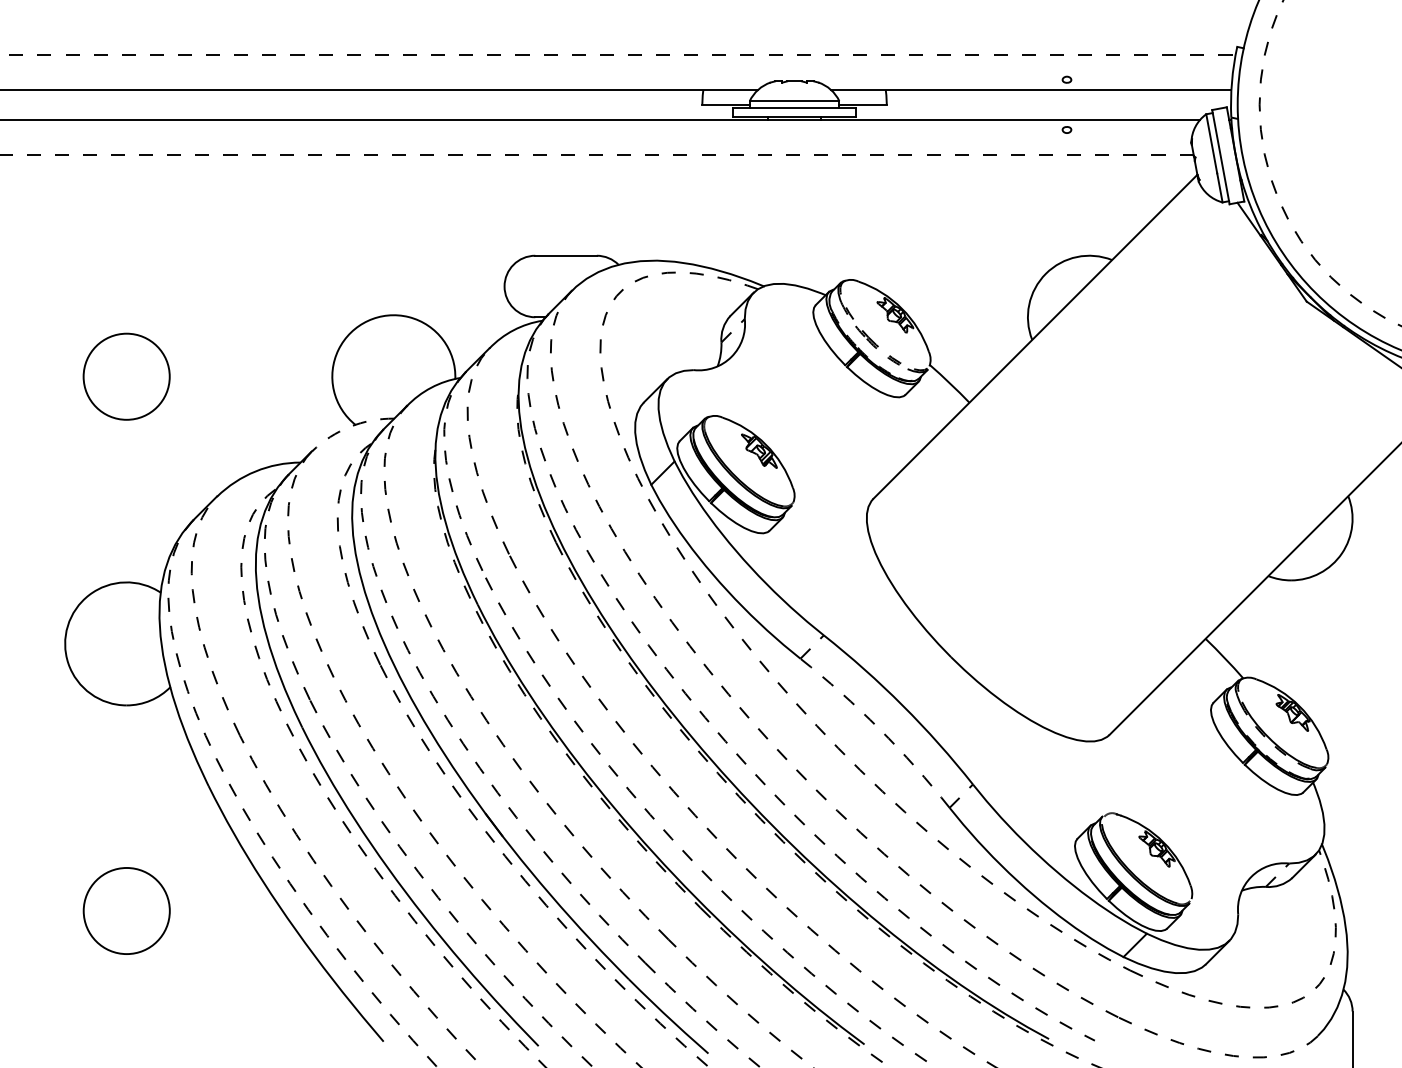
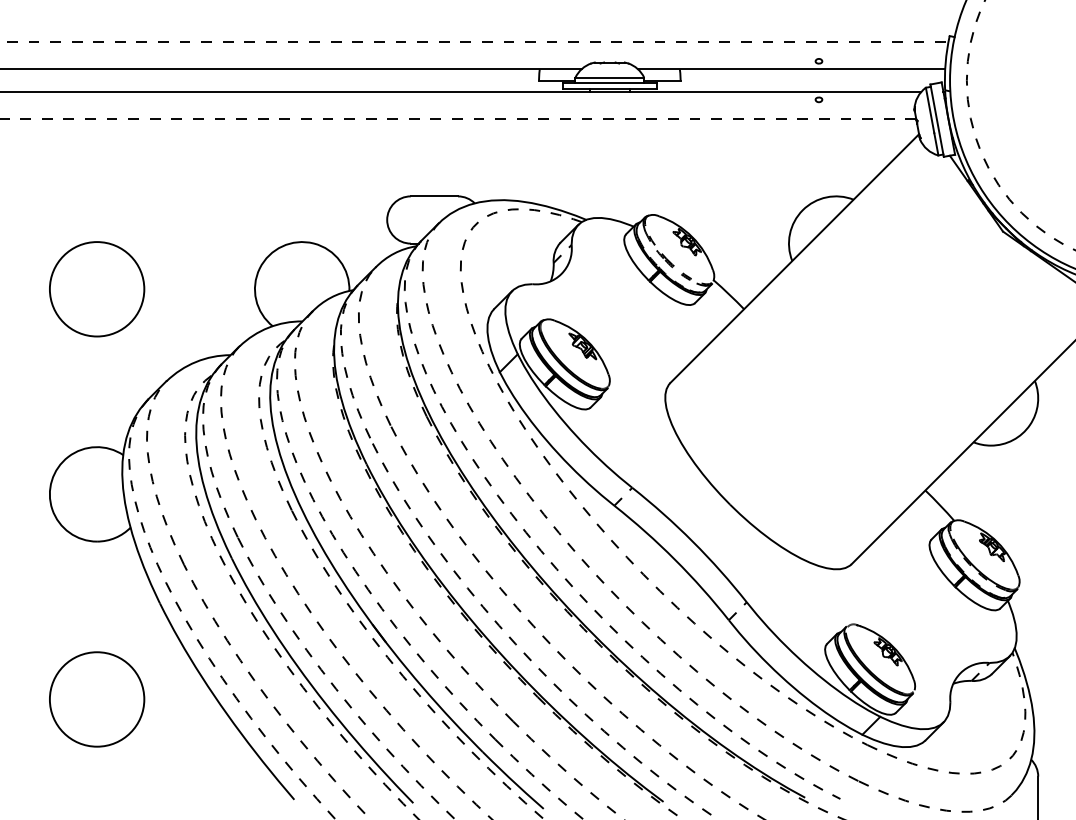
circle: (126, 376) -> (96, 289), size x1.43
arc: (350, 426) -> (268, 327), dashed -> solid
arc: (879, 728) -> (675, 559), dashed -> solid
circle: (126, 910) -> (96, 699), size x1.43

